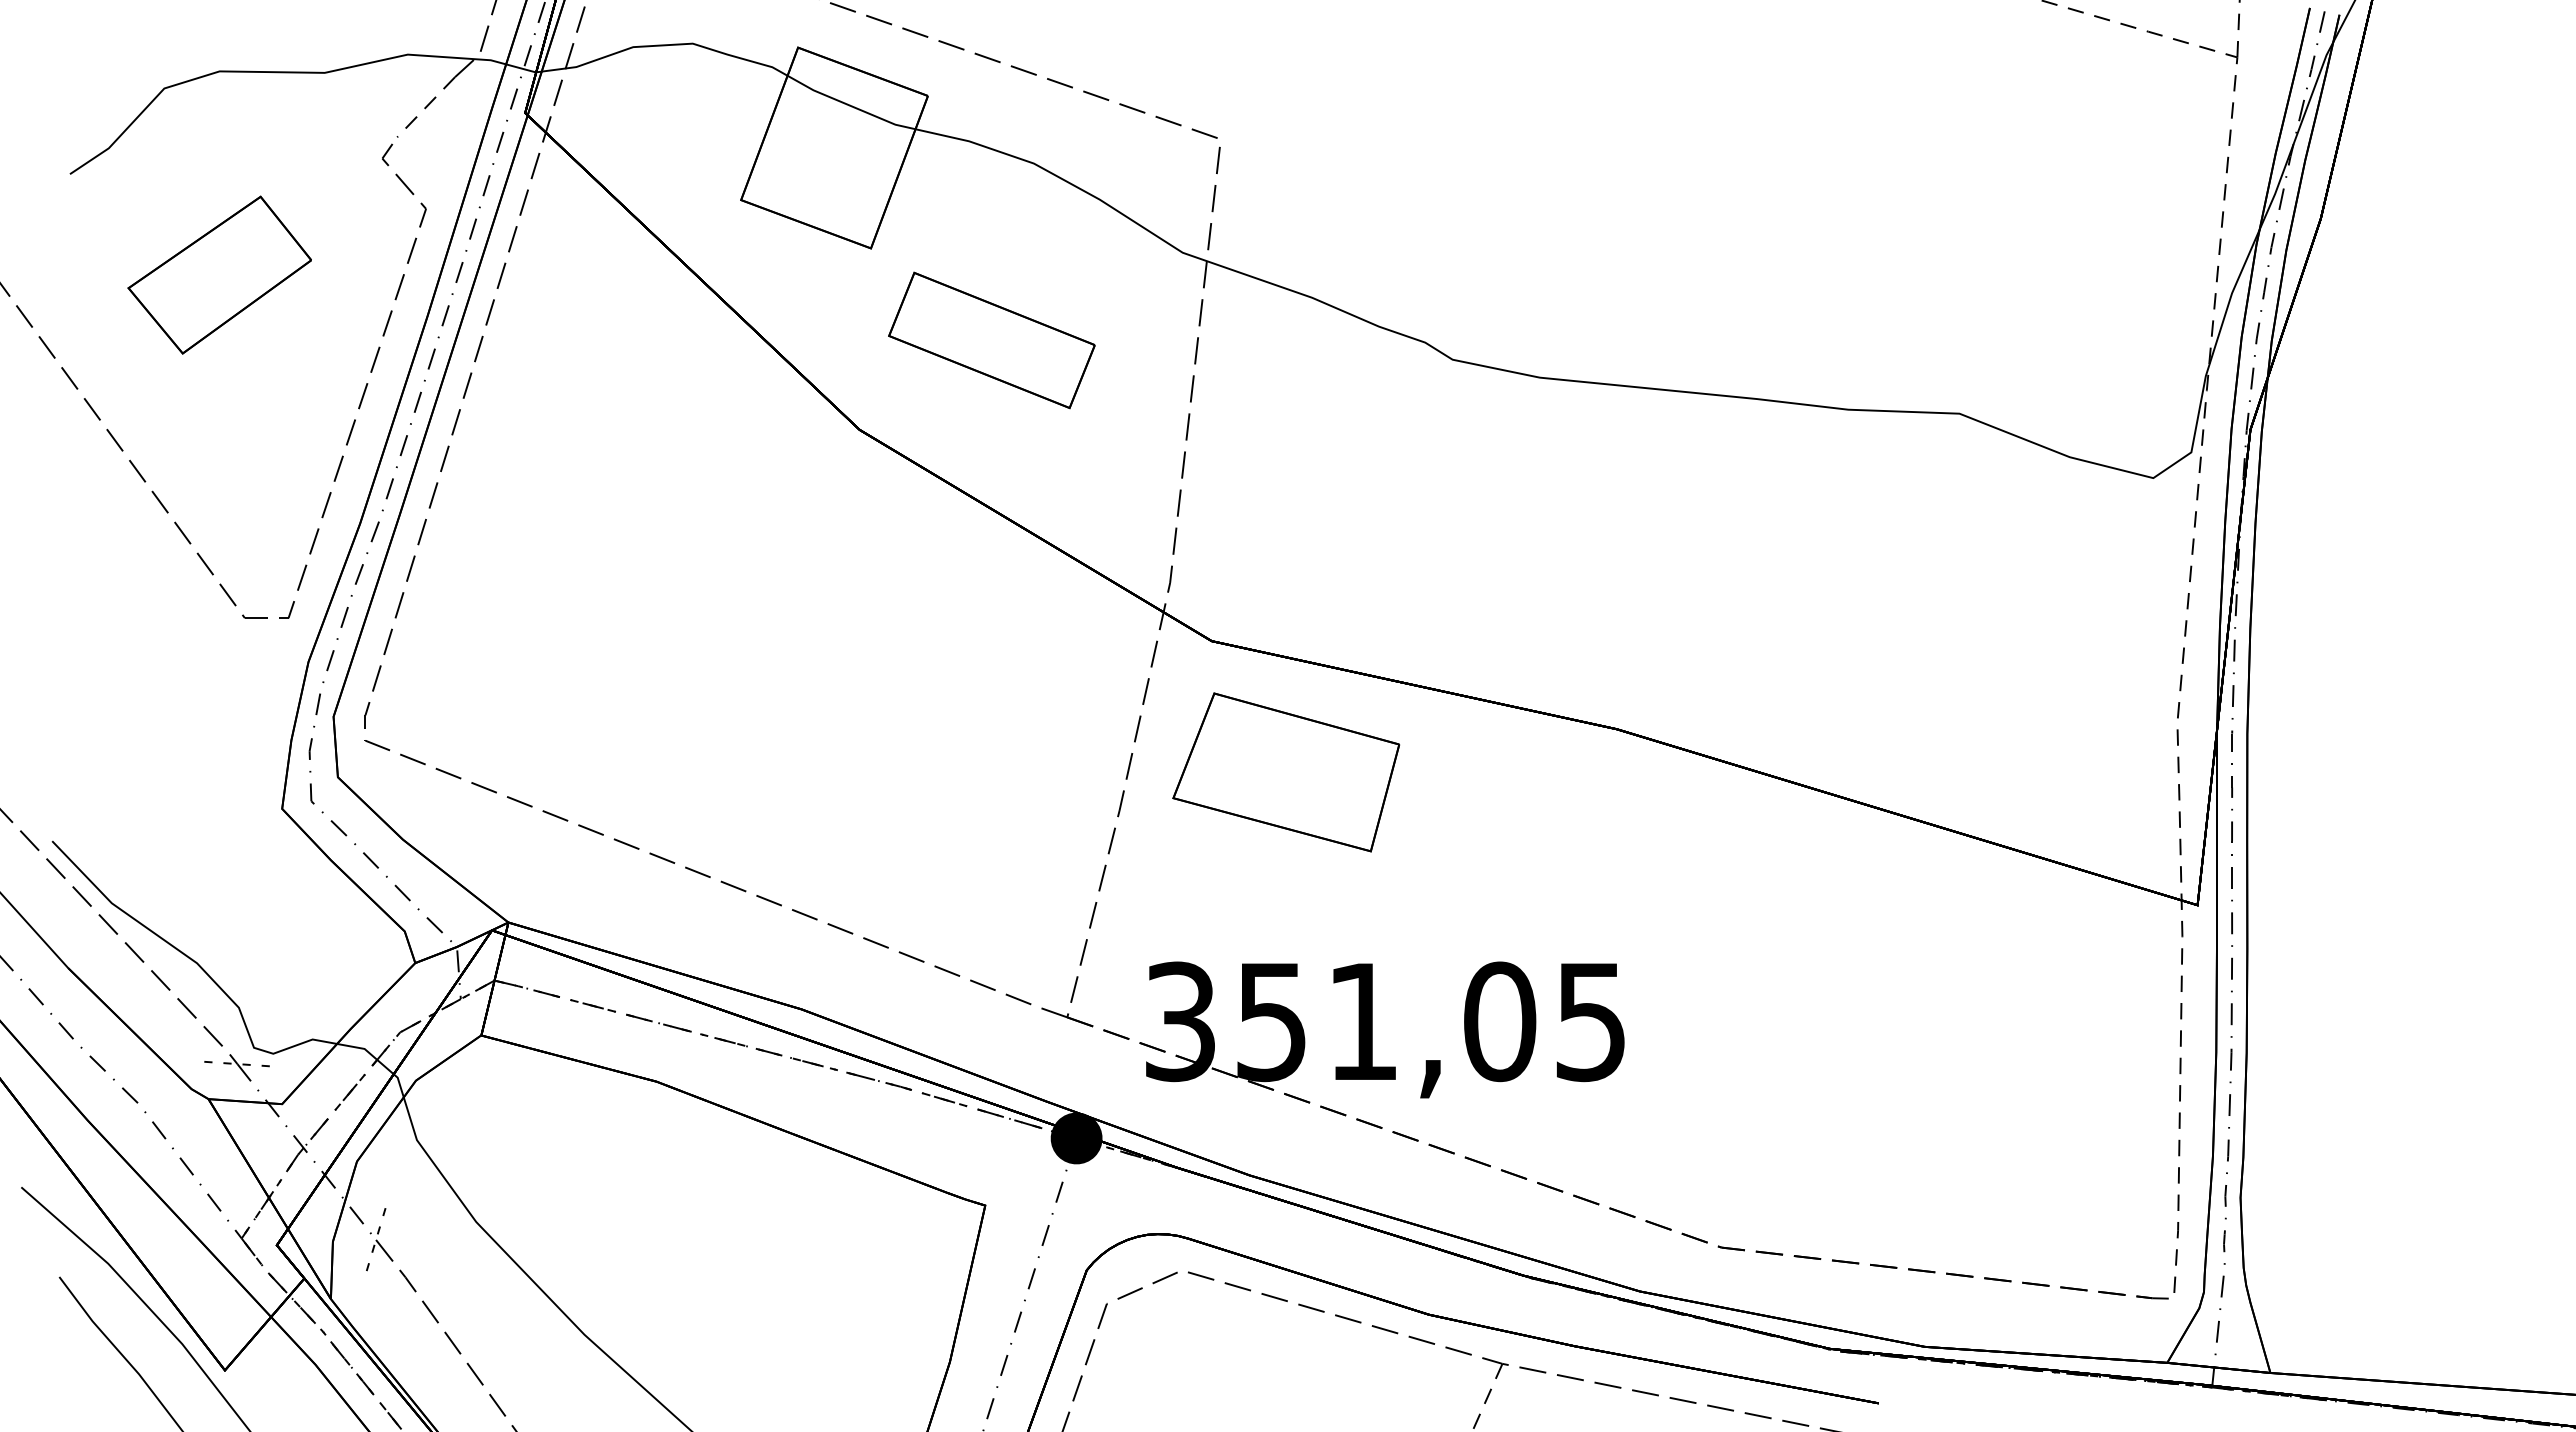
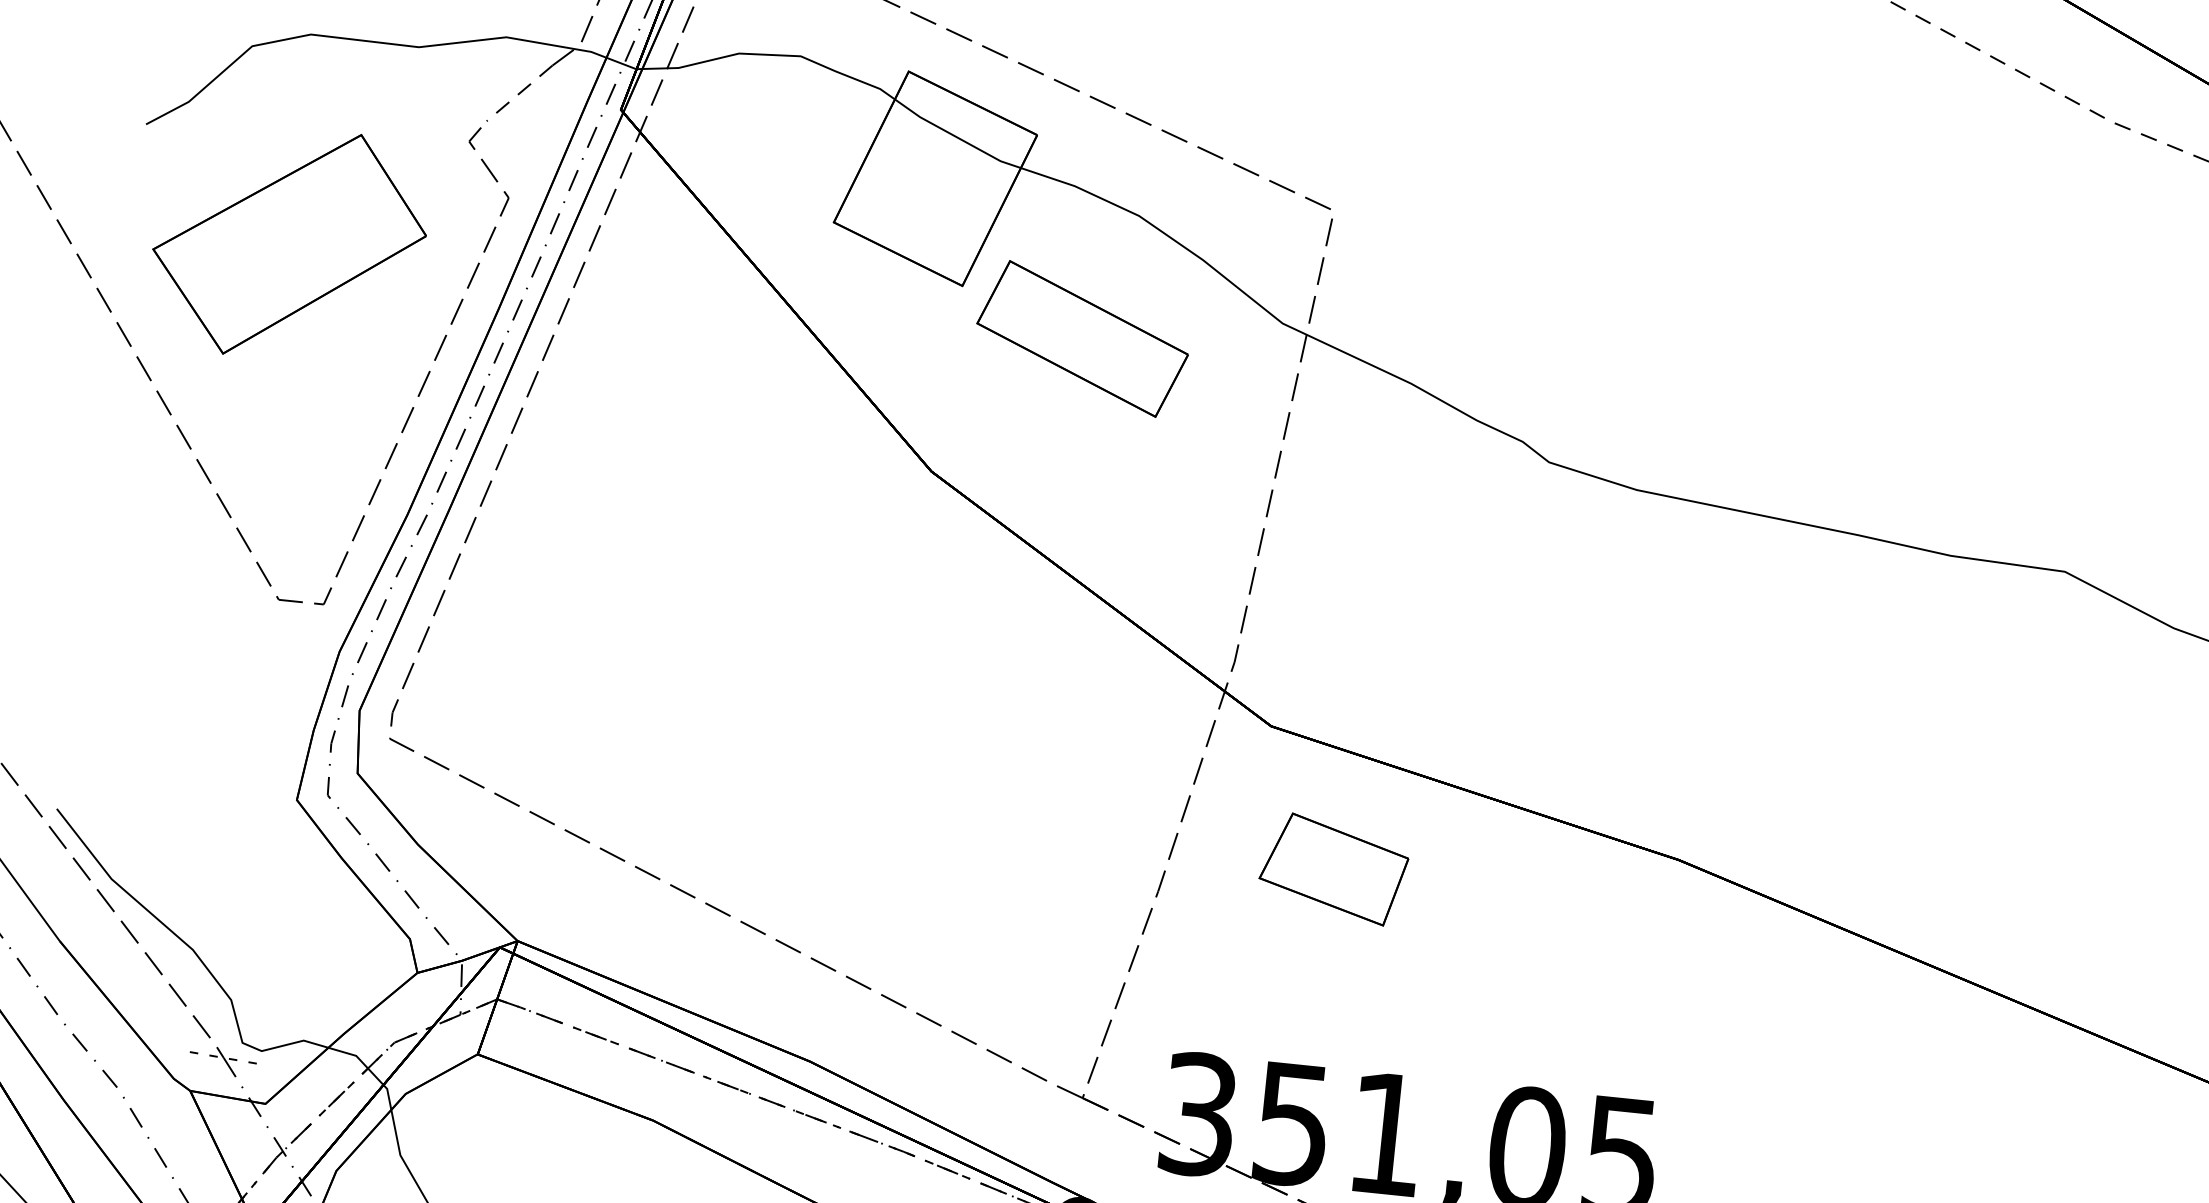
part: (219, 275) -> (289, 244), size x1.43
part: (991, 340) -> (1082, 338), moved
part: (1285, 771) -> (1333, 868), size x0.62

